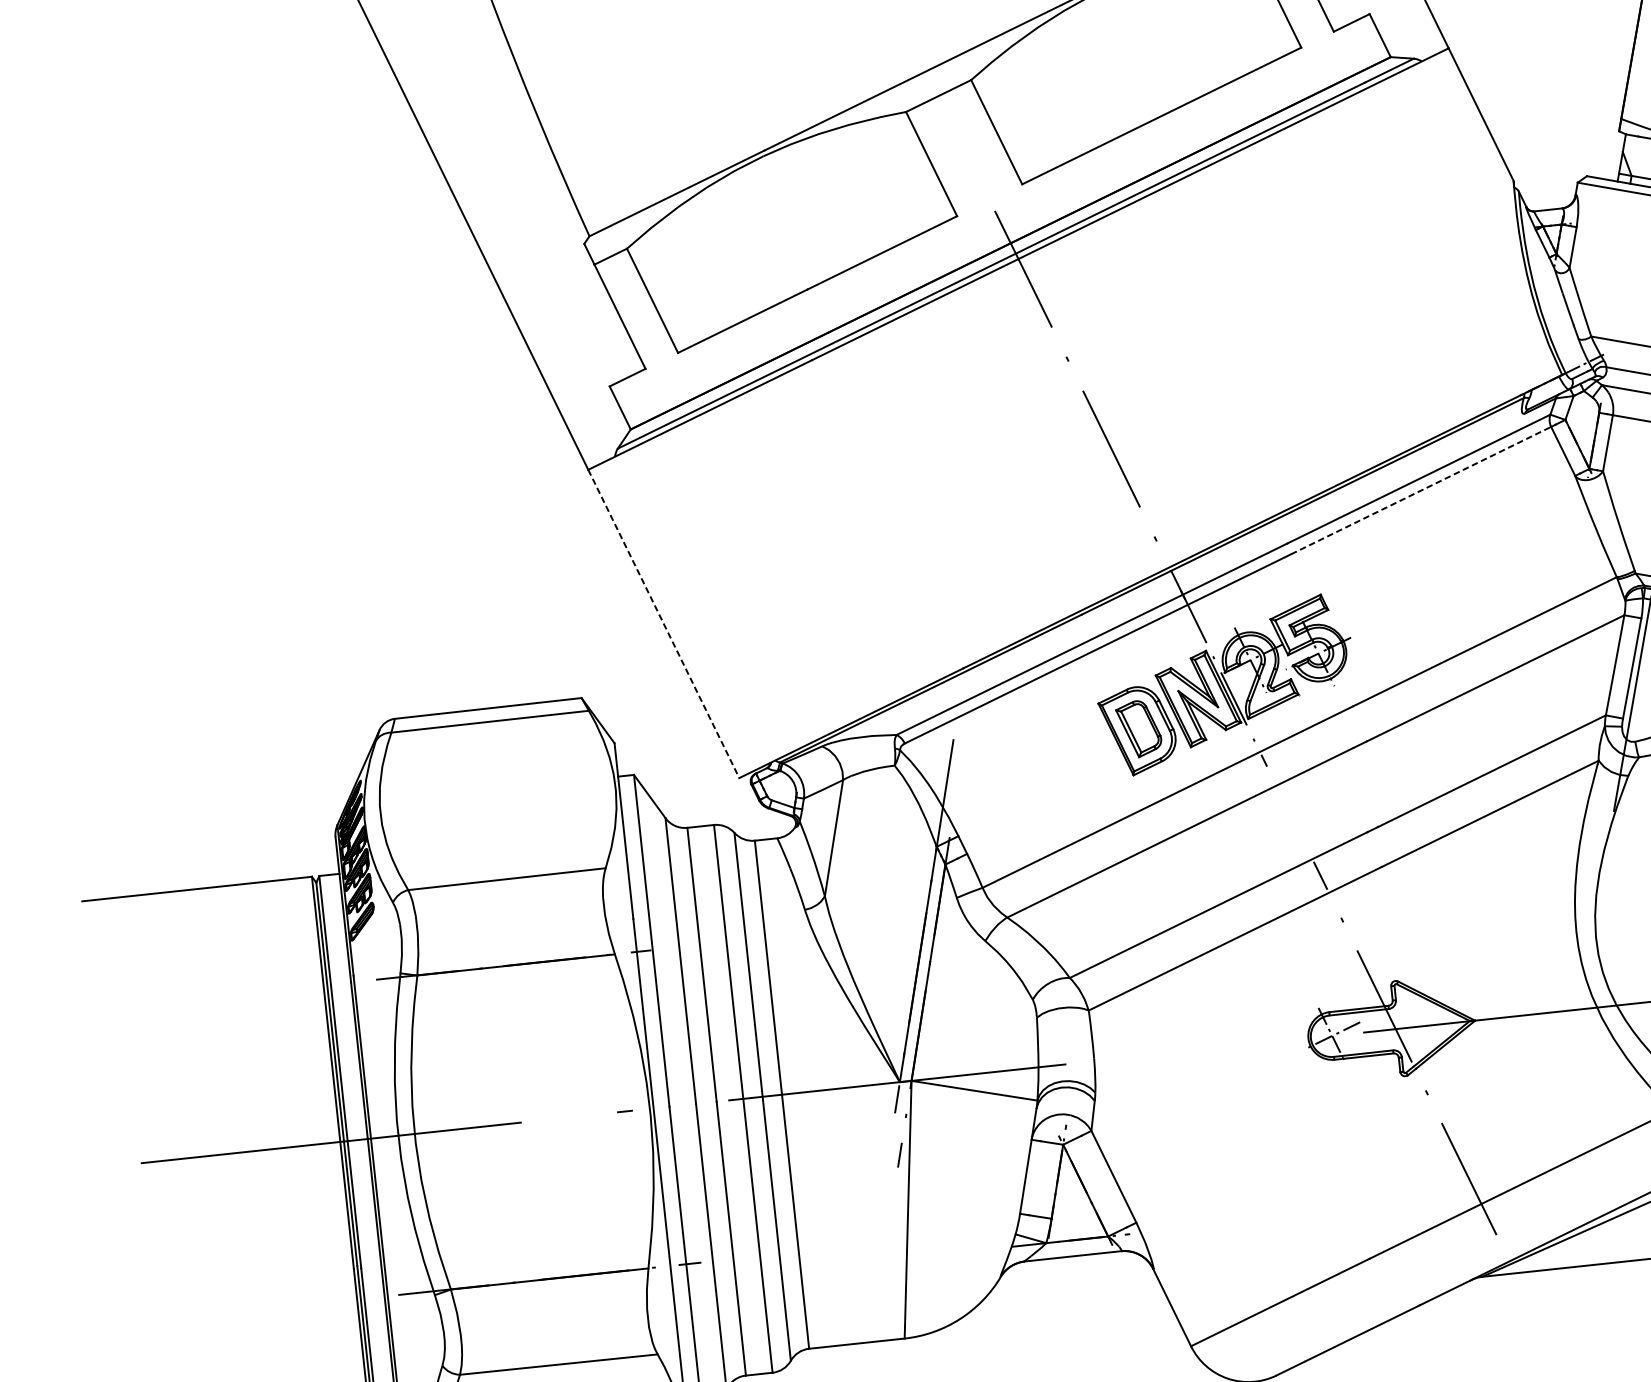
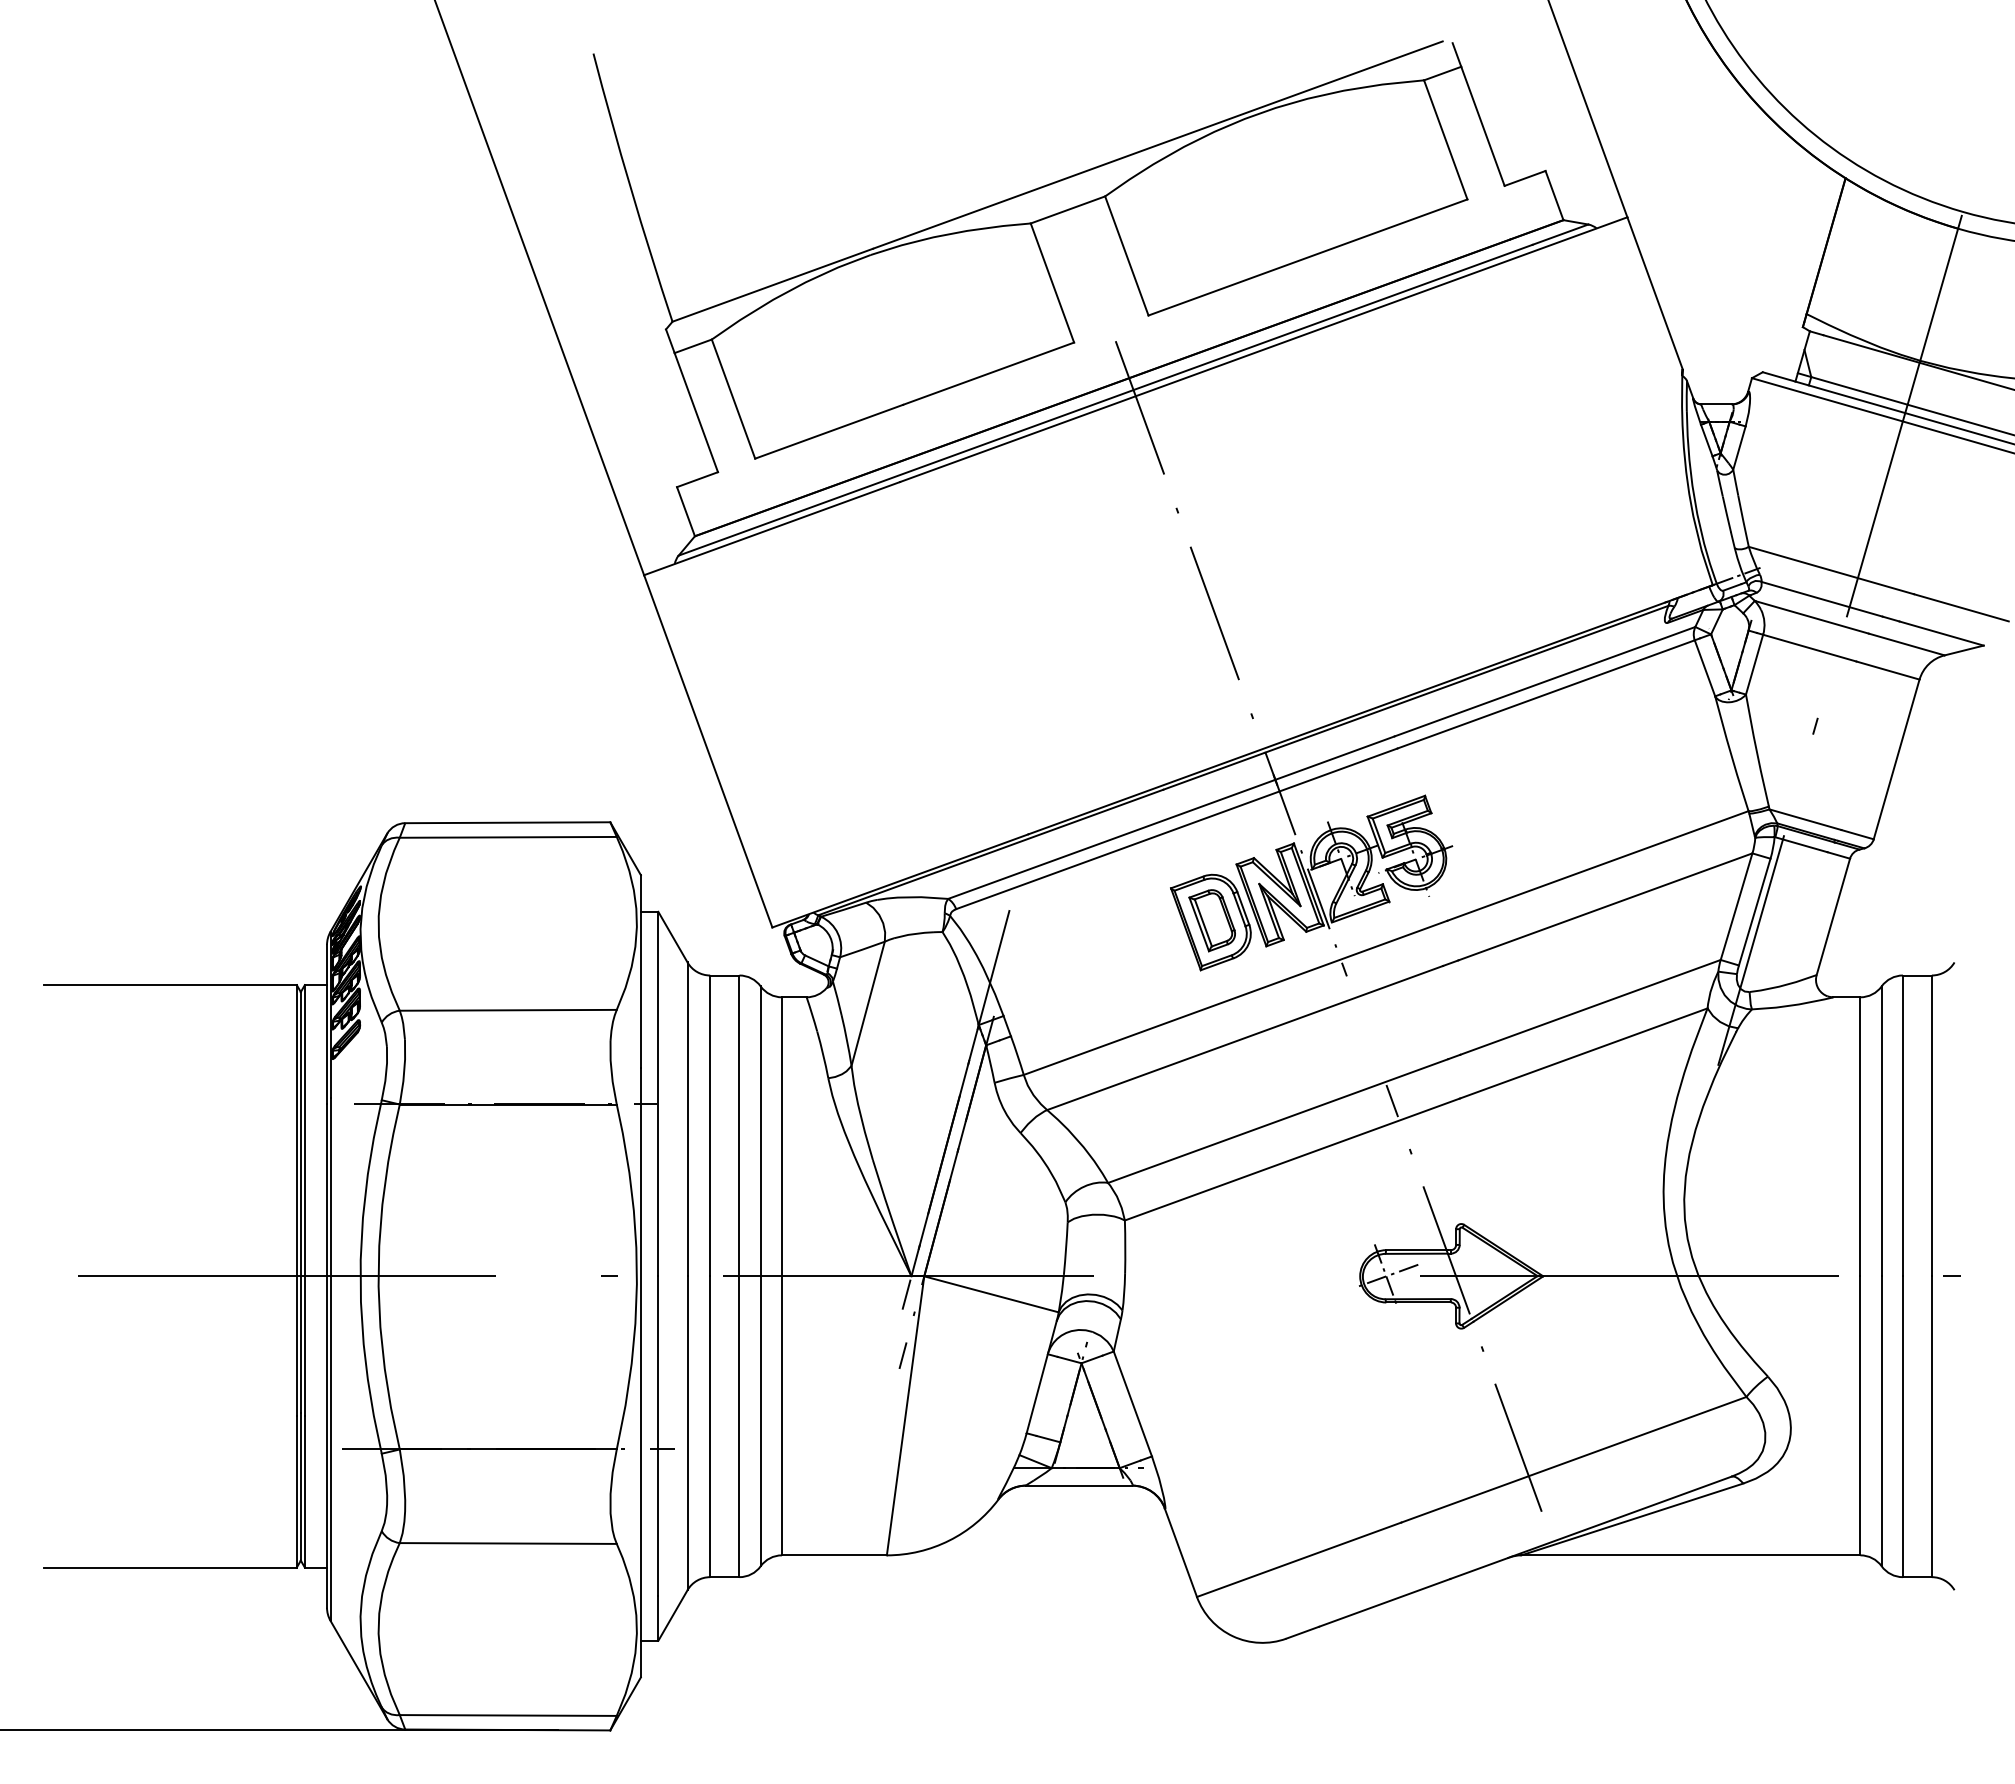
line: (1421, 490) -> (1546, 694), dashed -> solid
line: (664, 624) -> (708, 751), dashed -> solid

